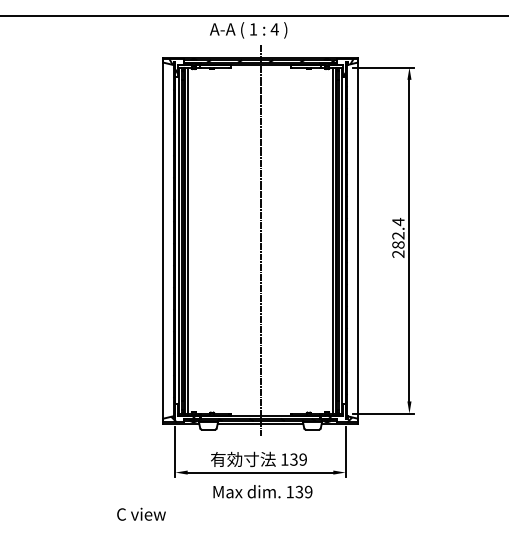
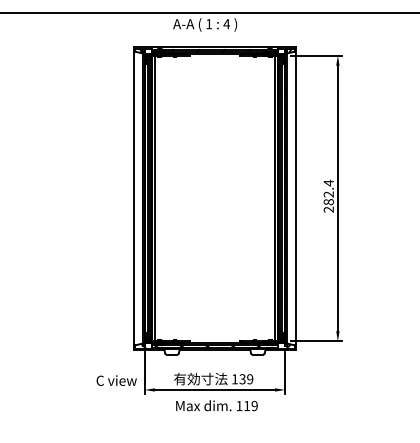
line: (260, 240) -> (214, 198), removed
text: (299, 491) -> (247, 405), 139 -> 119
text: (141, 513) -> (116, 379), moved

